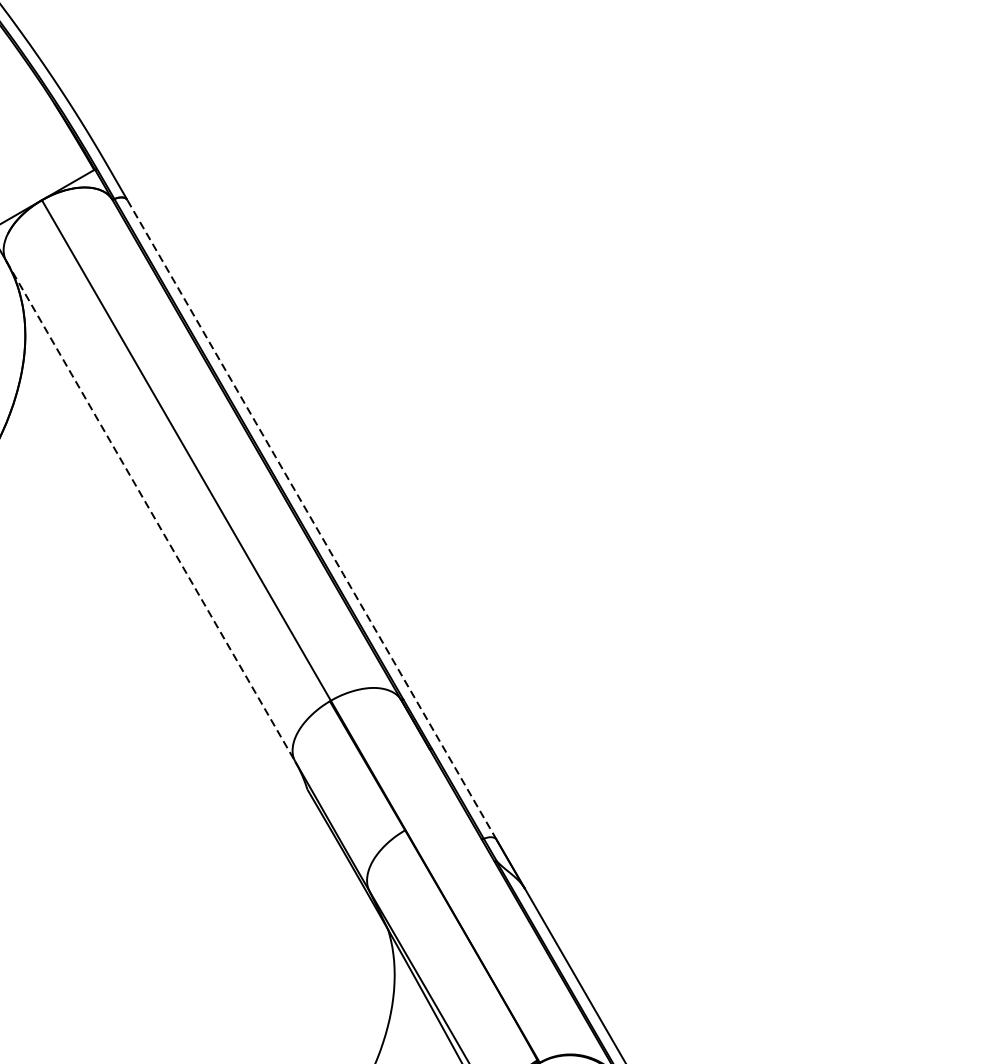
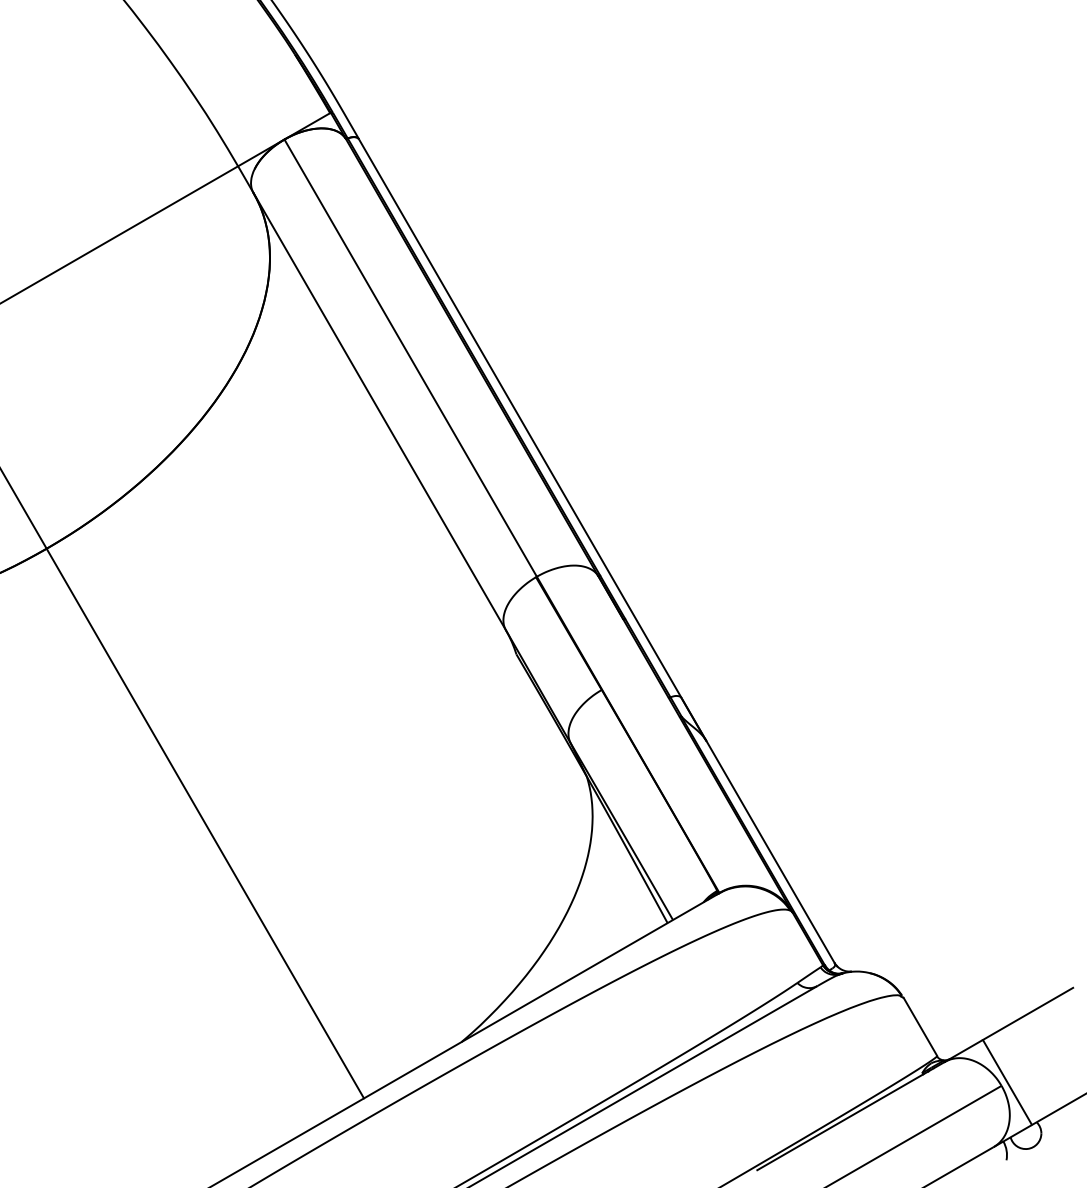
line: (150, 511) -> (379, 411), dashed -> solid
line: (310, 519) -> (519, 418), dashed -> solid

